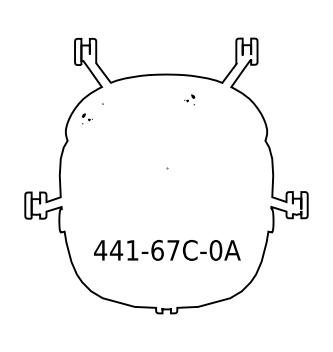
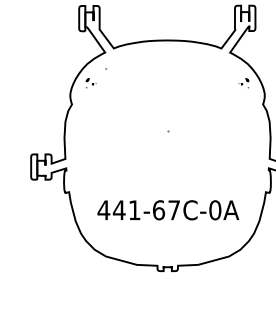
part: (189, 99) -> (243, 82), moved

